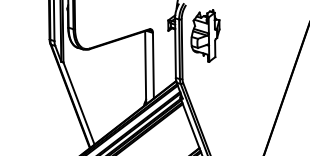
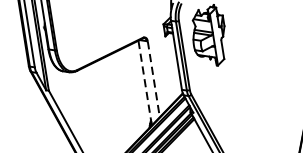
line: (153, 65) -> (153, 79), solid -> dashed
line: (145, 67) -> (144, 82), solid -> dashed

